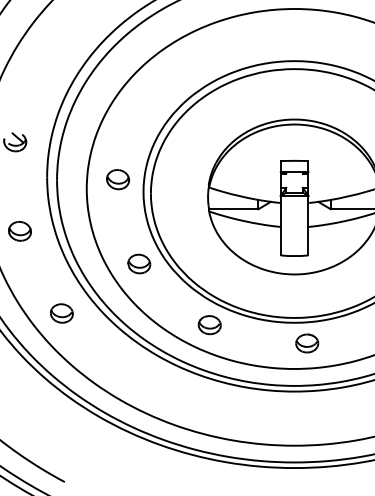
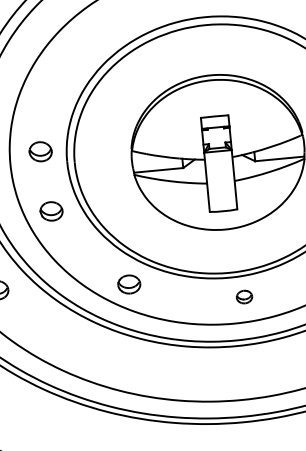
part: (139, 263) -> (51, 210), moved
part: (209, 325) -> (129, 284), moved
part: (307, 343) -> (244, 297), size x0.7

